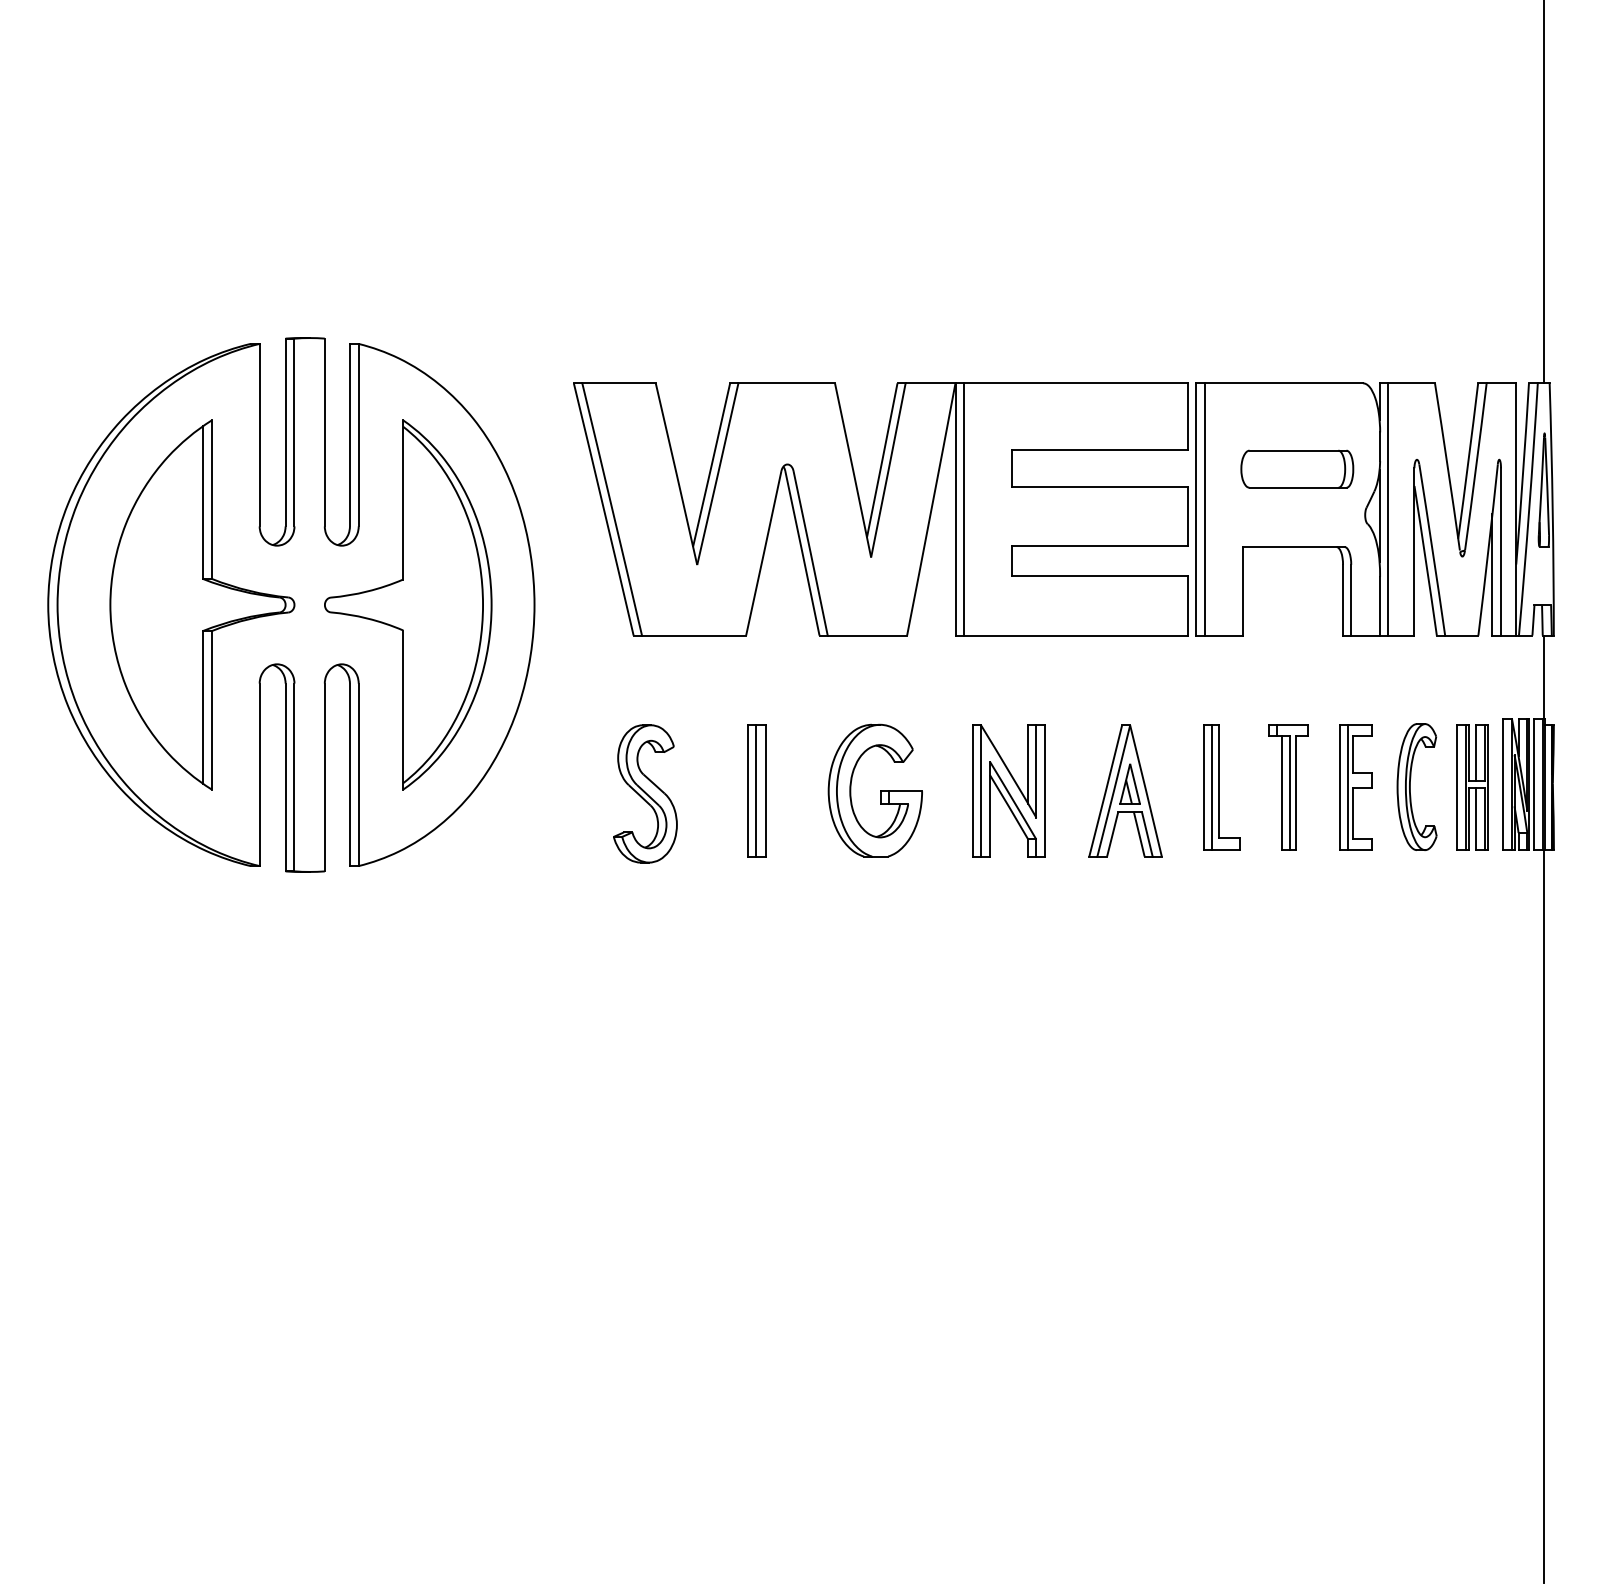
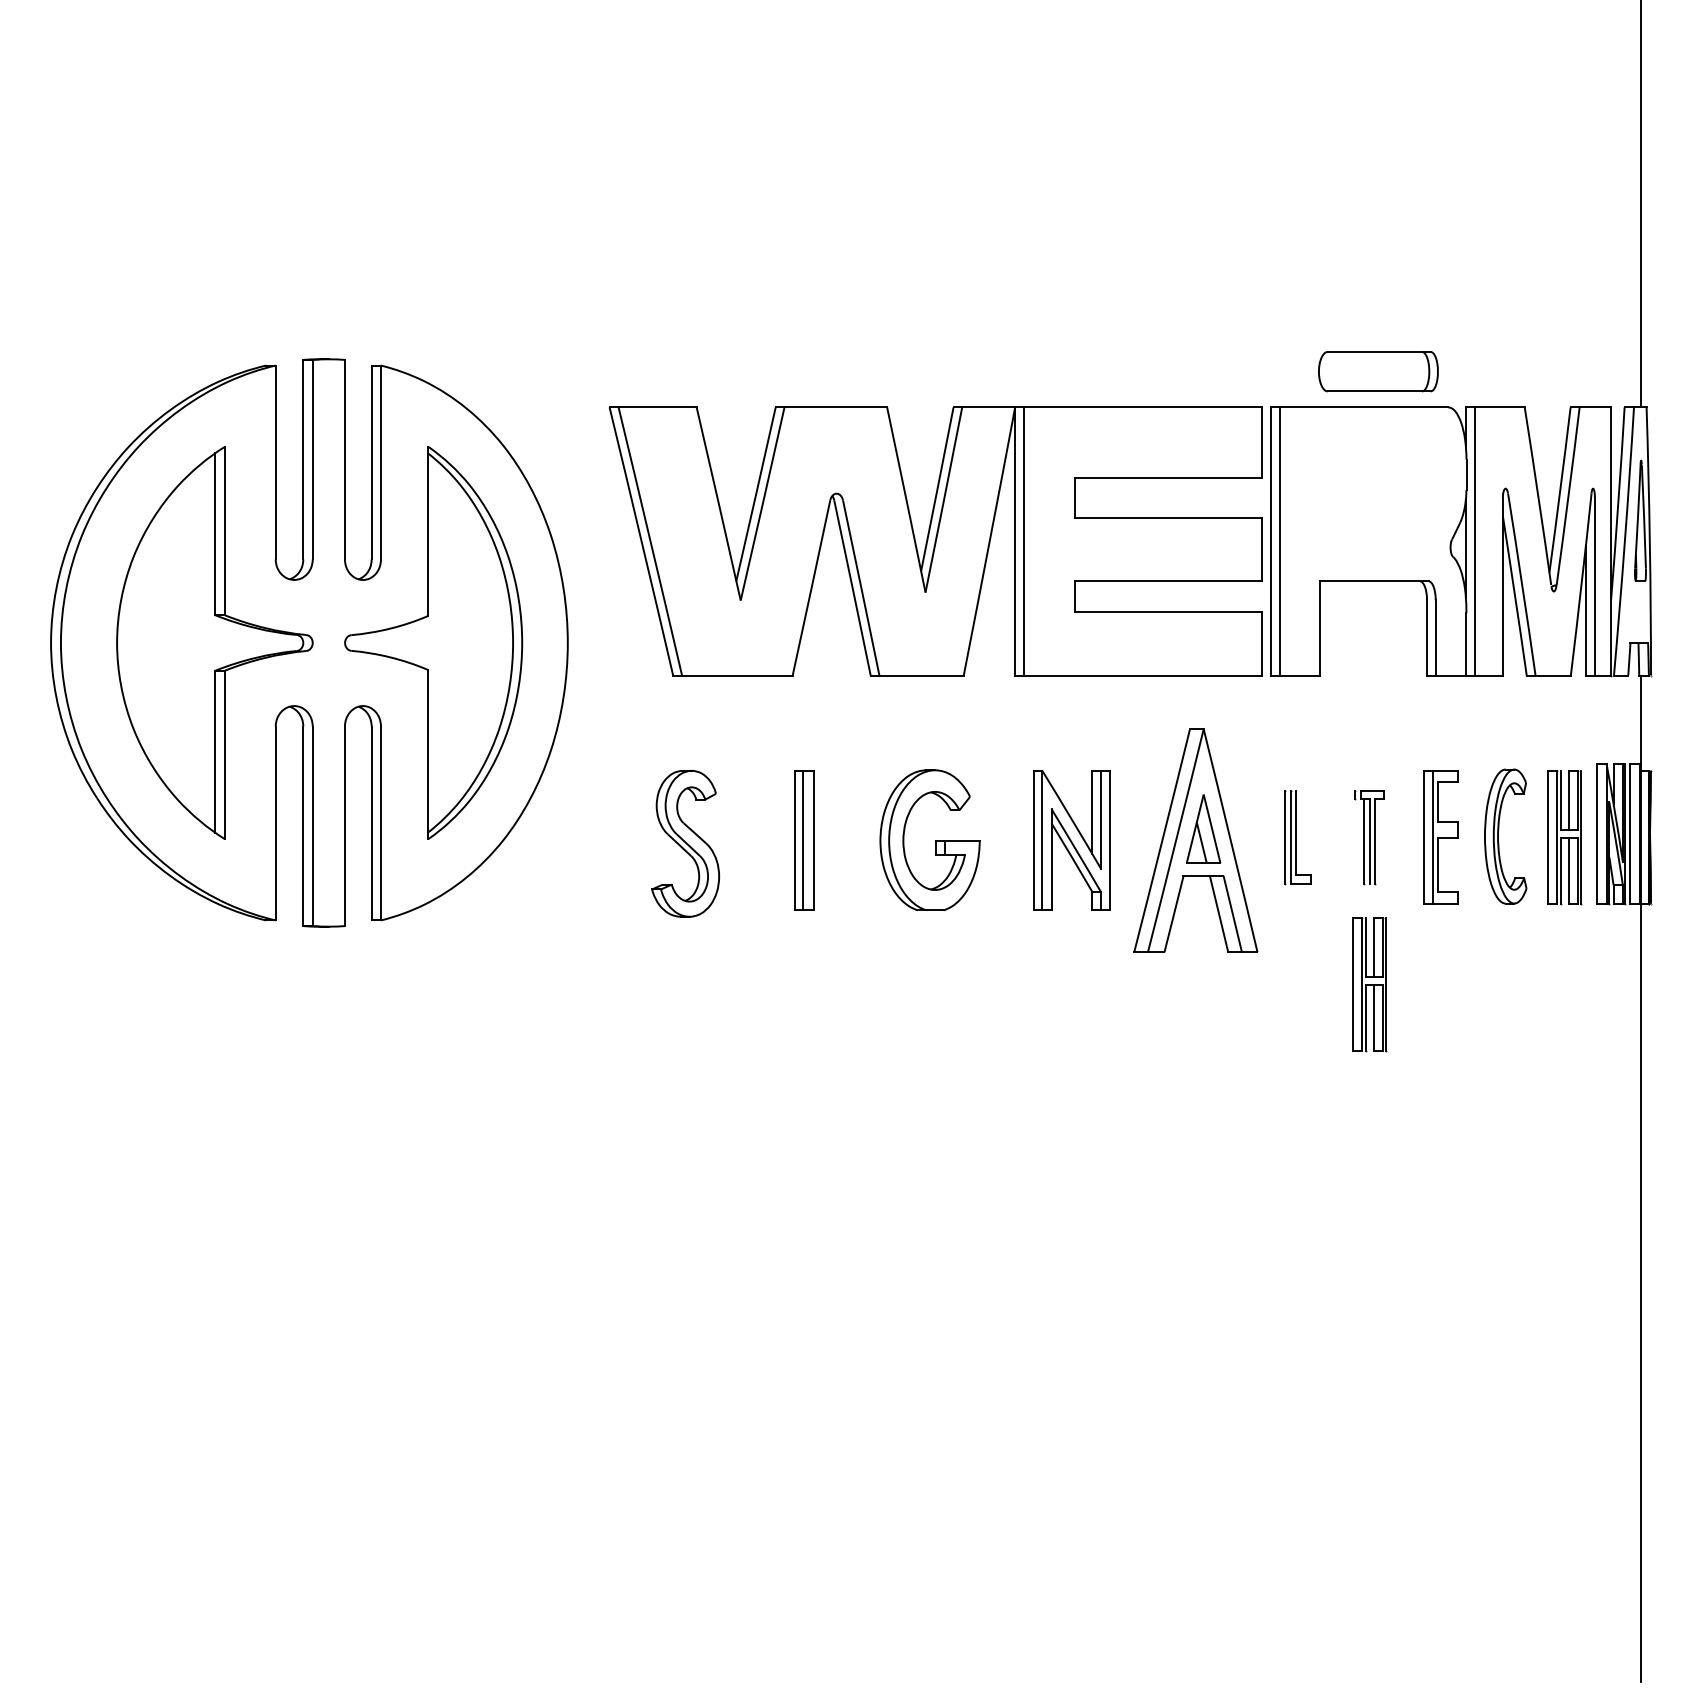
part: (1297, 469) -> (1378, 371), moved
part: (1221, 788) -> (1297, 837), size x0.7
part: (1288, 788) -> (1369, 837), size x0.7
part: (1125, 790) -> (1195, 840), size x1.6
part: (1288, 926) -> (1369, 984), added

